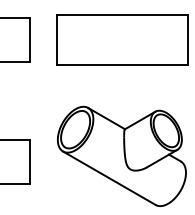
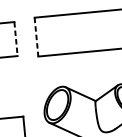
line: (30, 40) -> (16, 39), solid -> dashed
line: (56, 40) -> (36, 37), solid -> dashed

